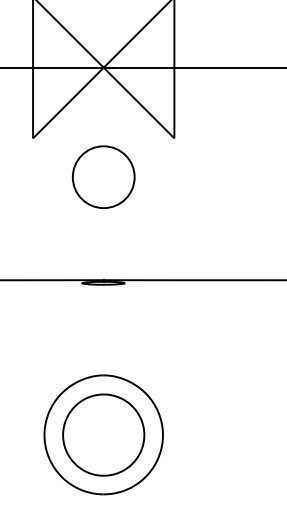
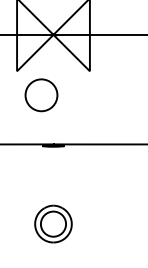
circle: (103, 177) -> (41, 95), moved
part: (103, 433) -> (53, 223), size x0.6

